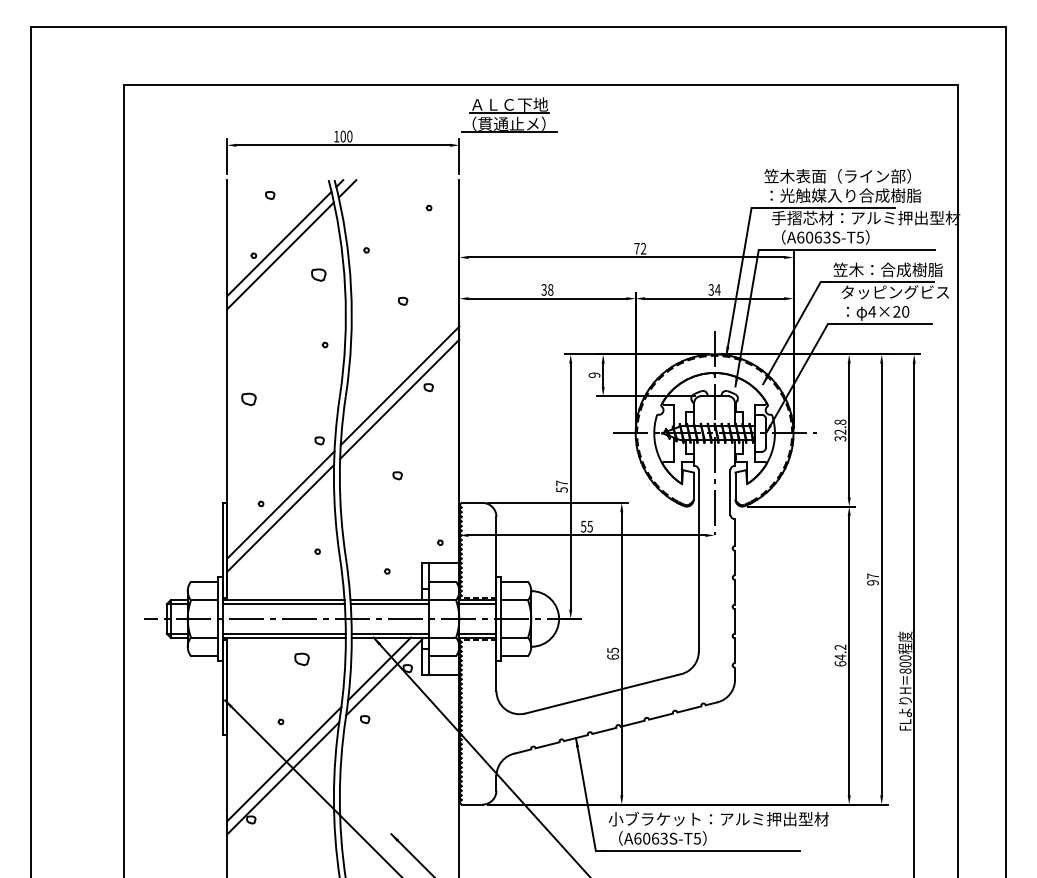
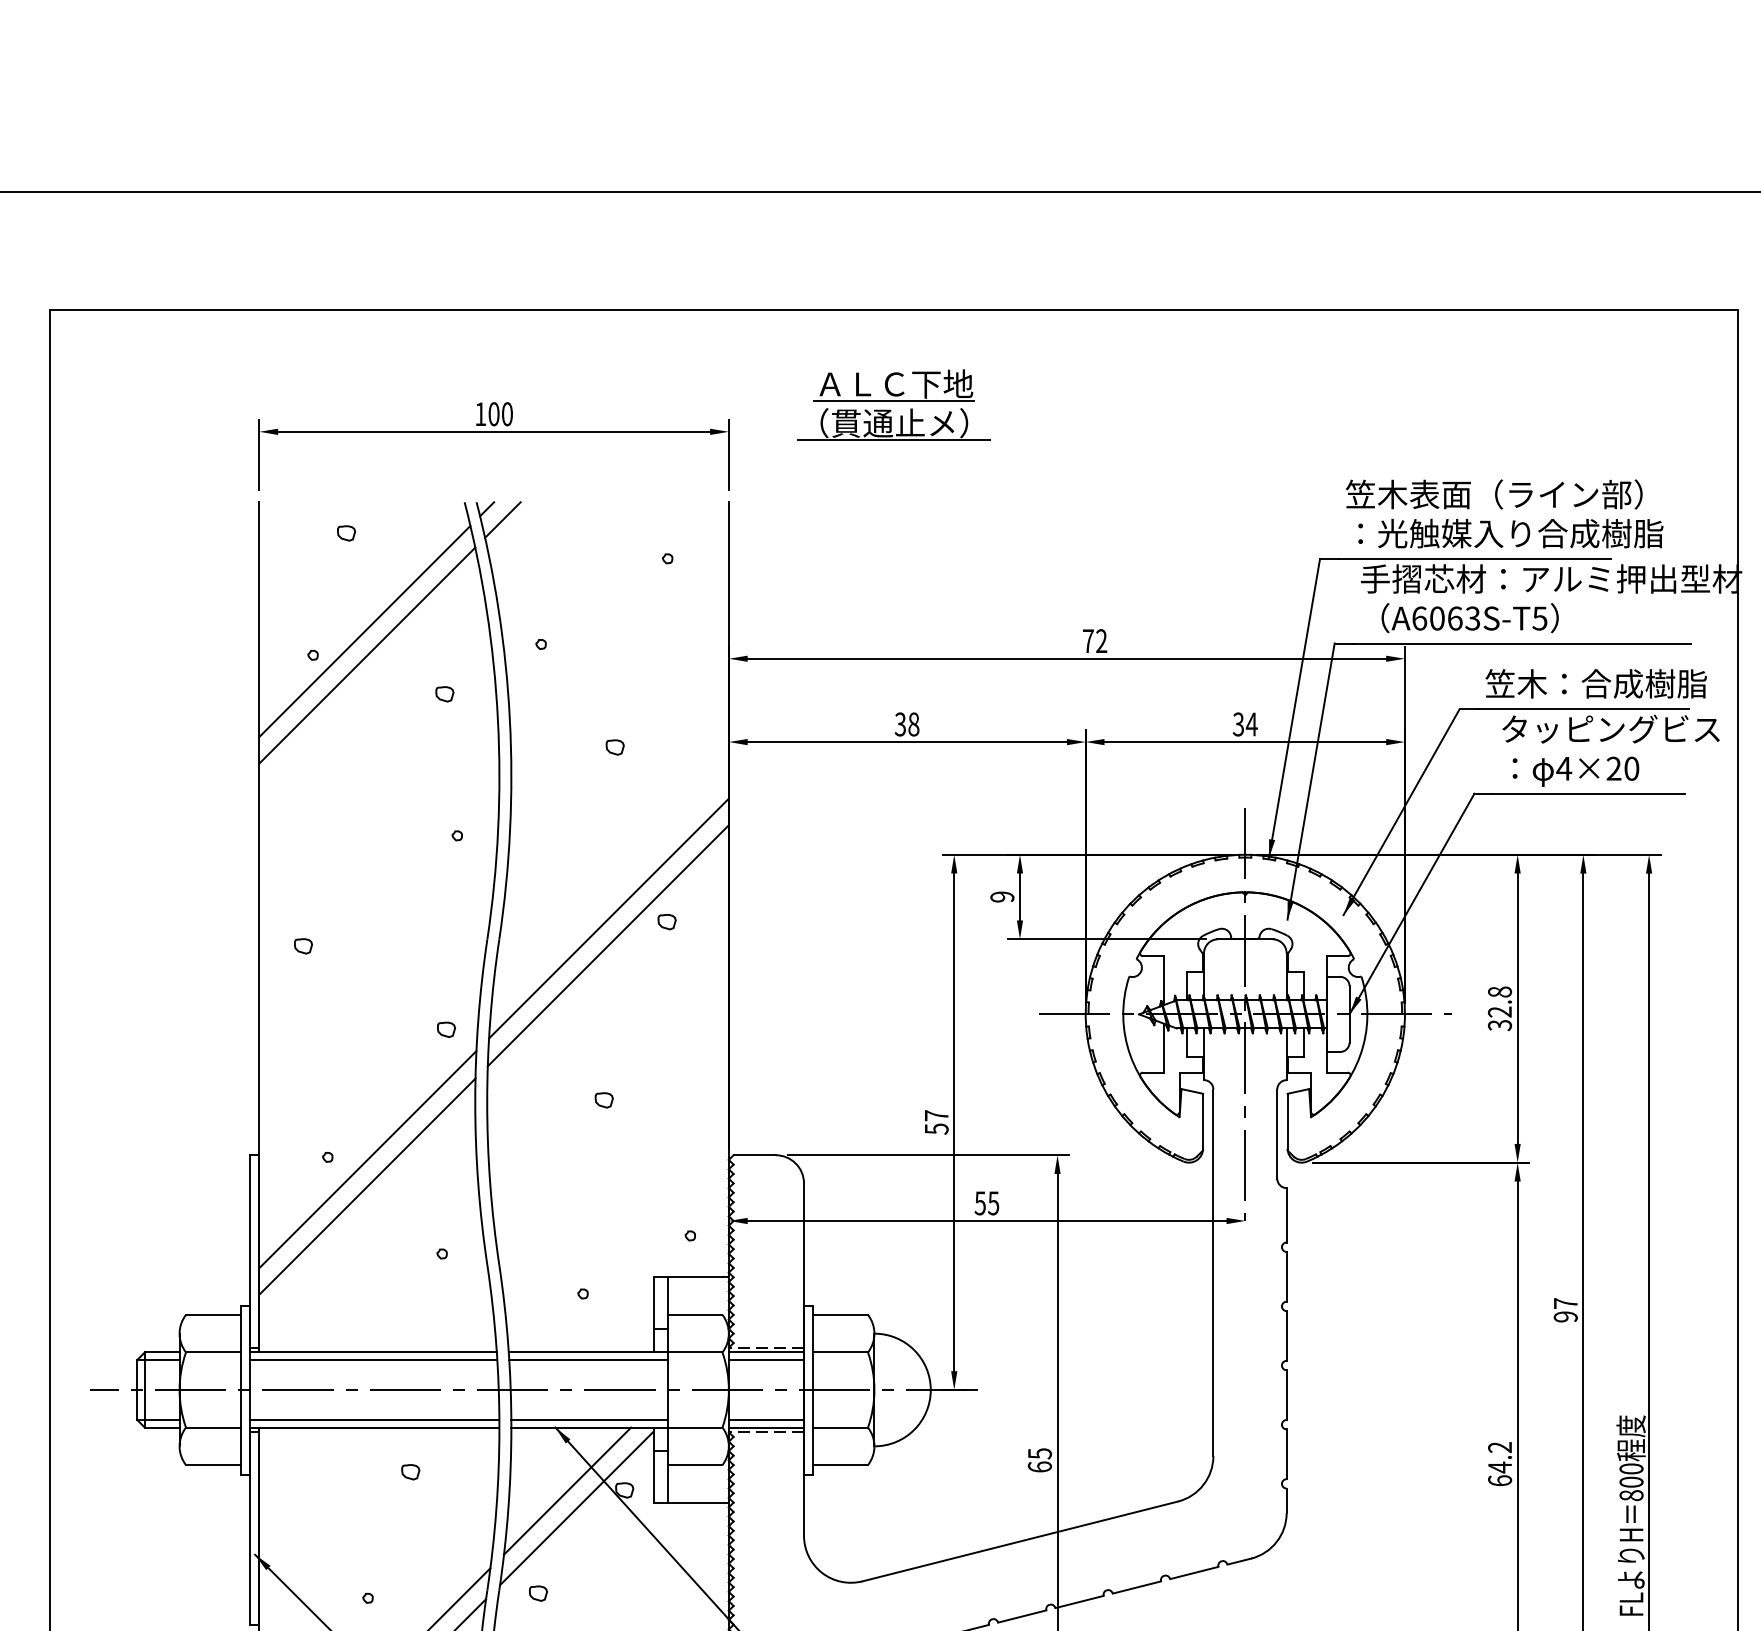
part: (509, 114) -> (895, 403), moved
part: (318, 274) -> (444, 693), size x0.62
part: (248, 399) -> (302, 946), size x0.62
part: (301, 659) -> (409, 1471), size x0.62

